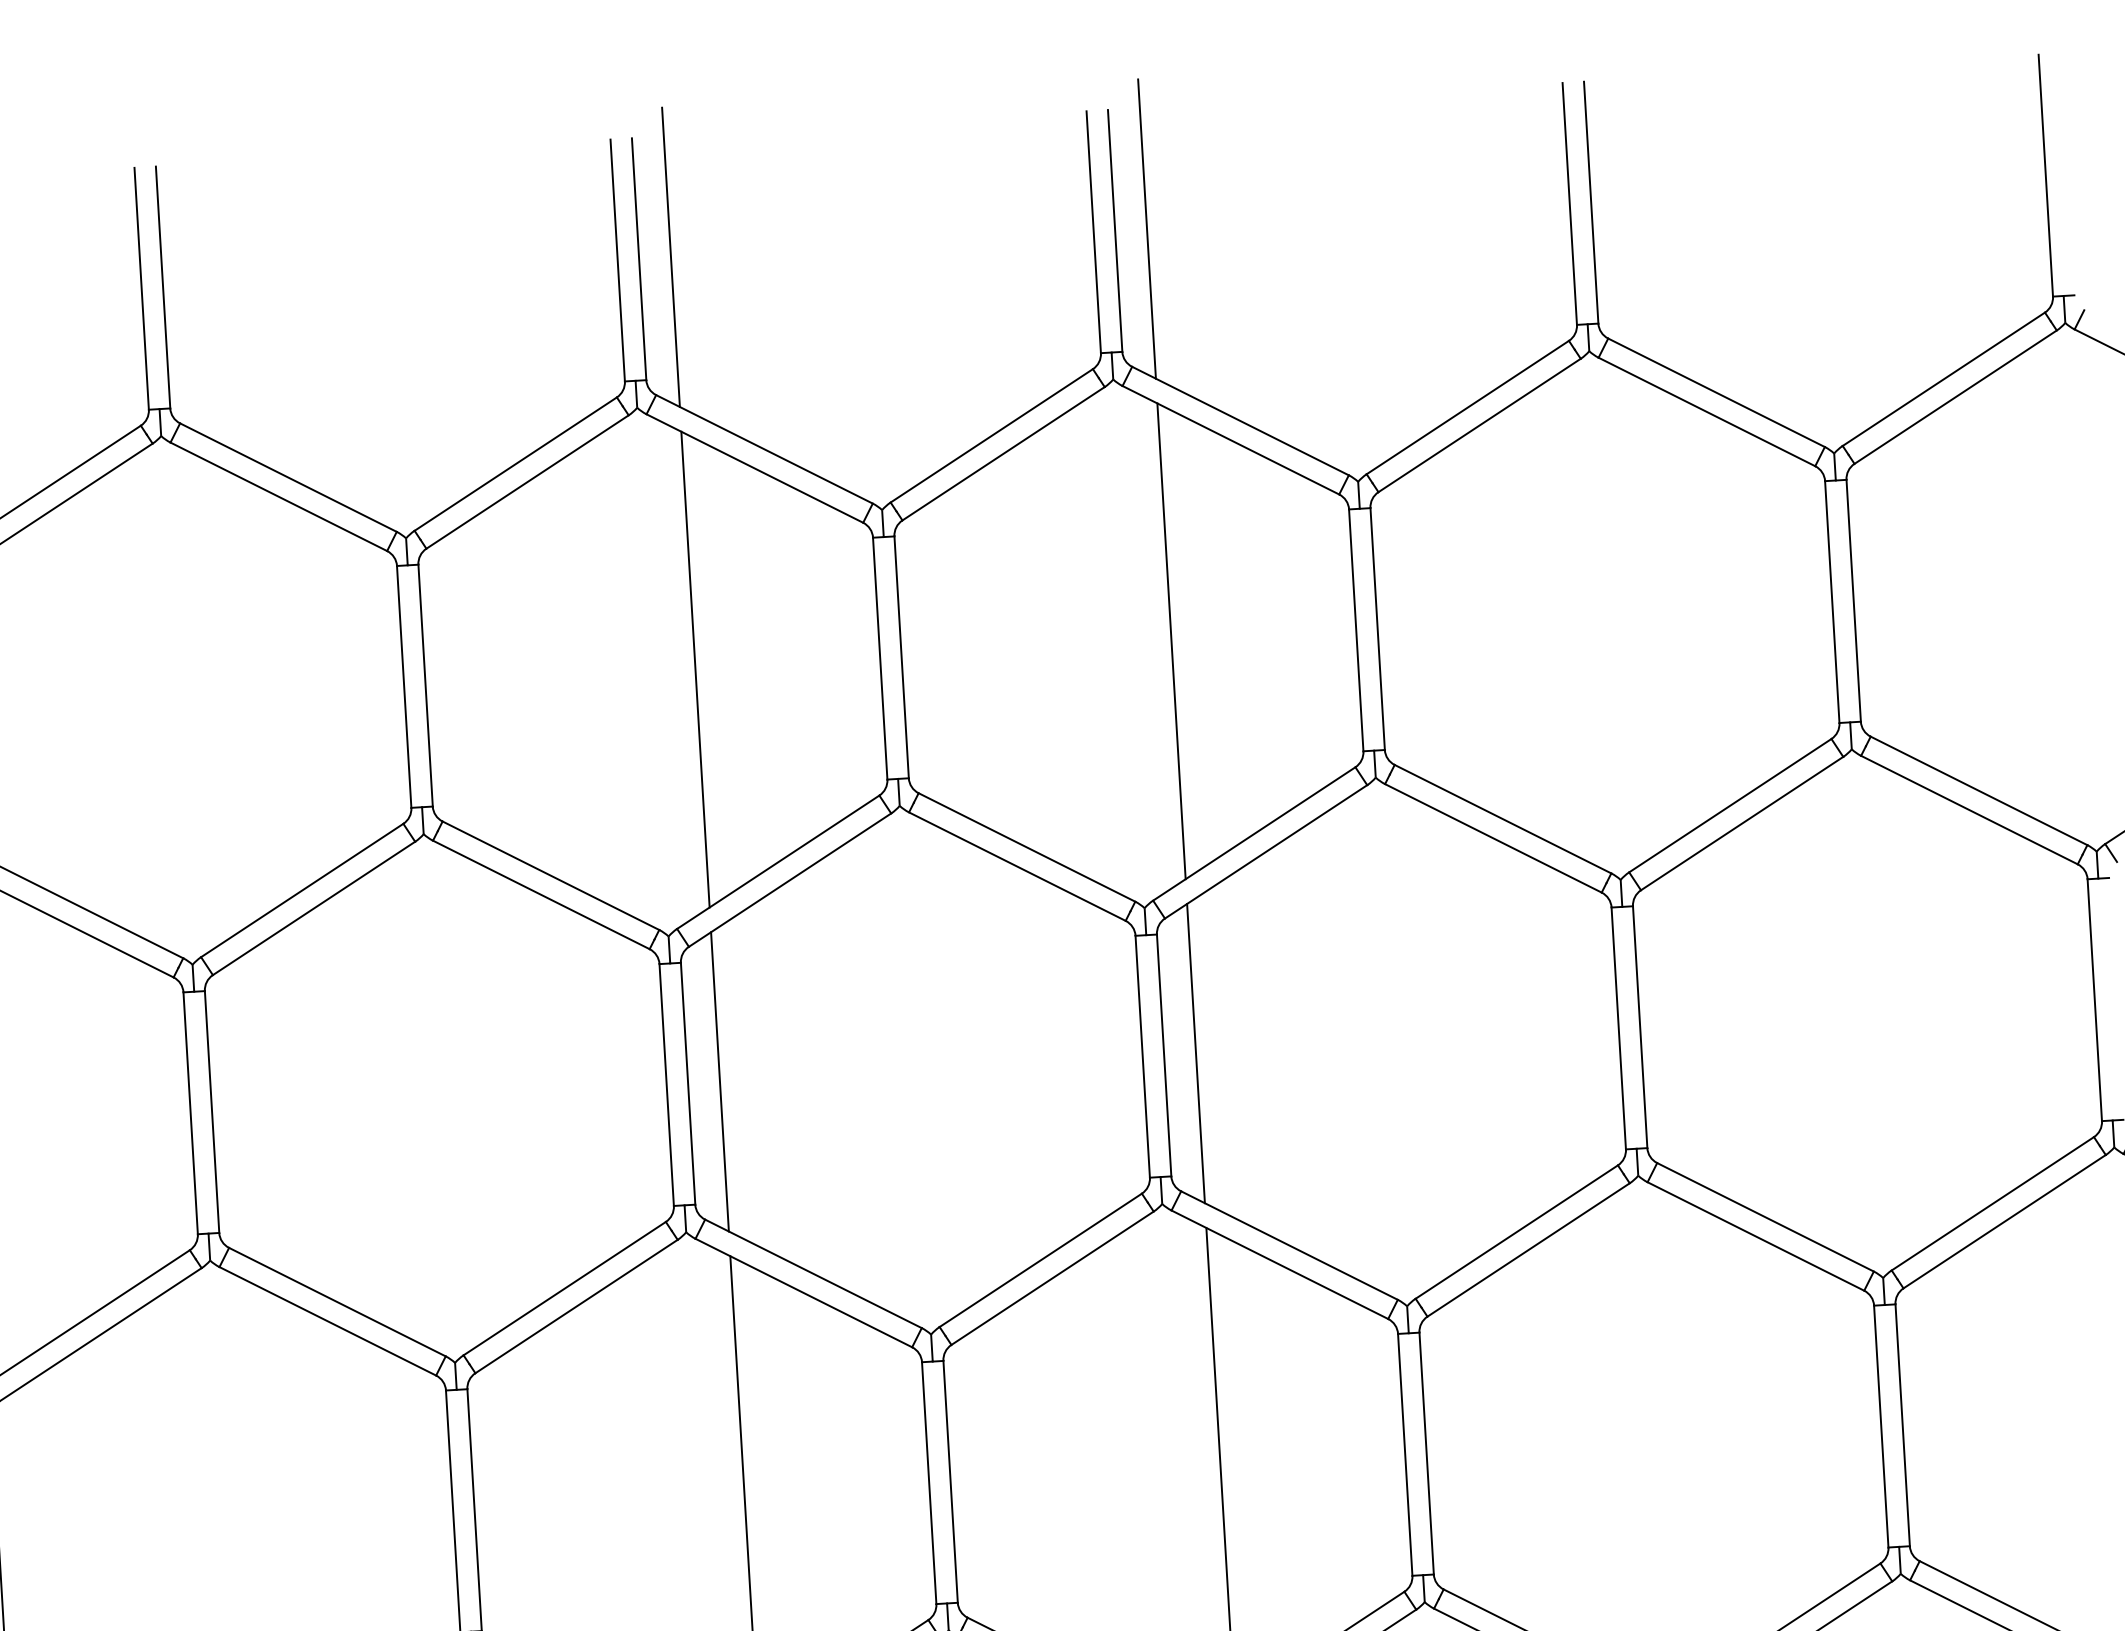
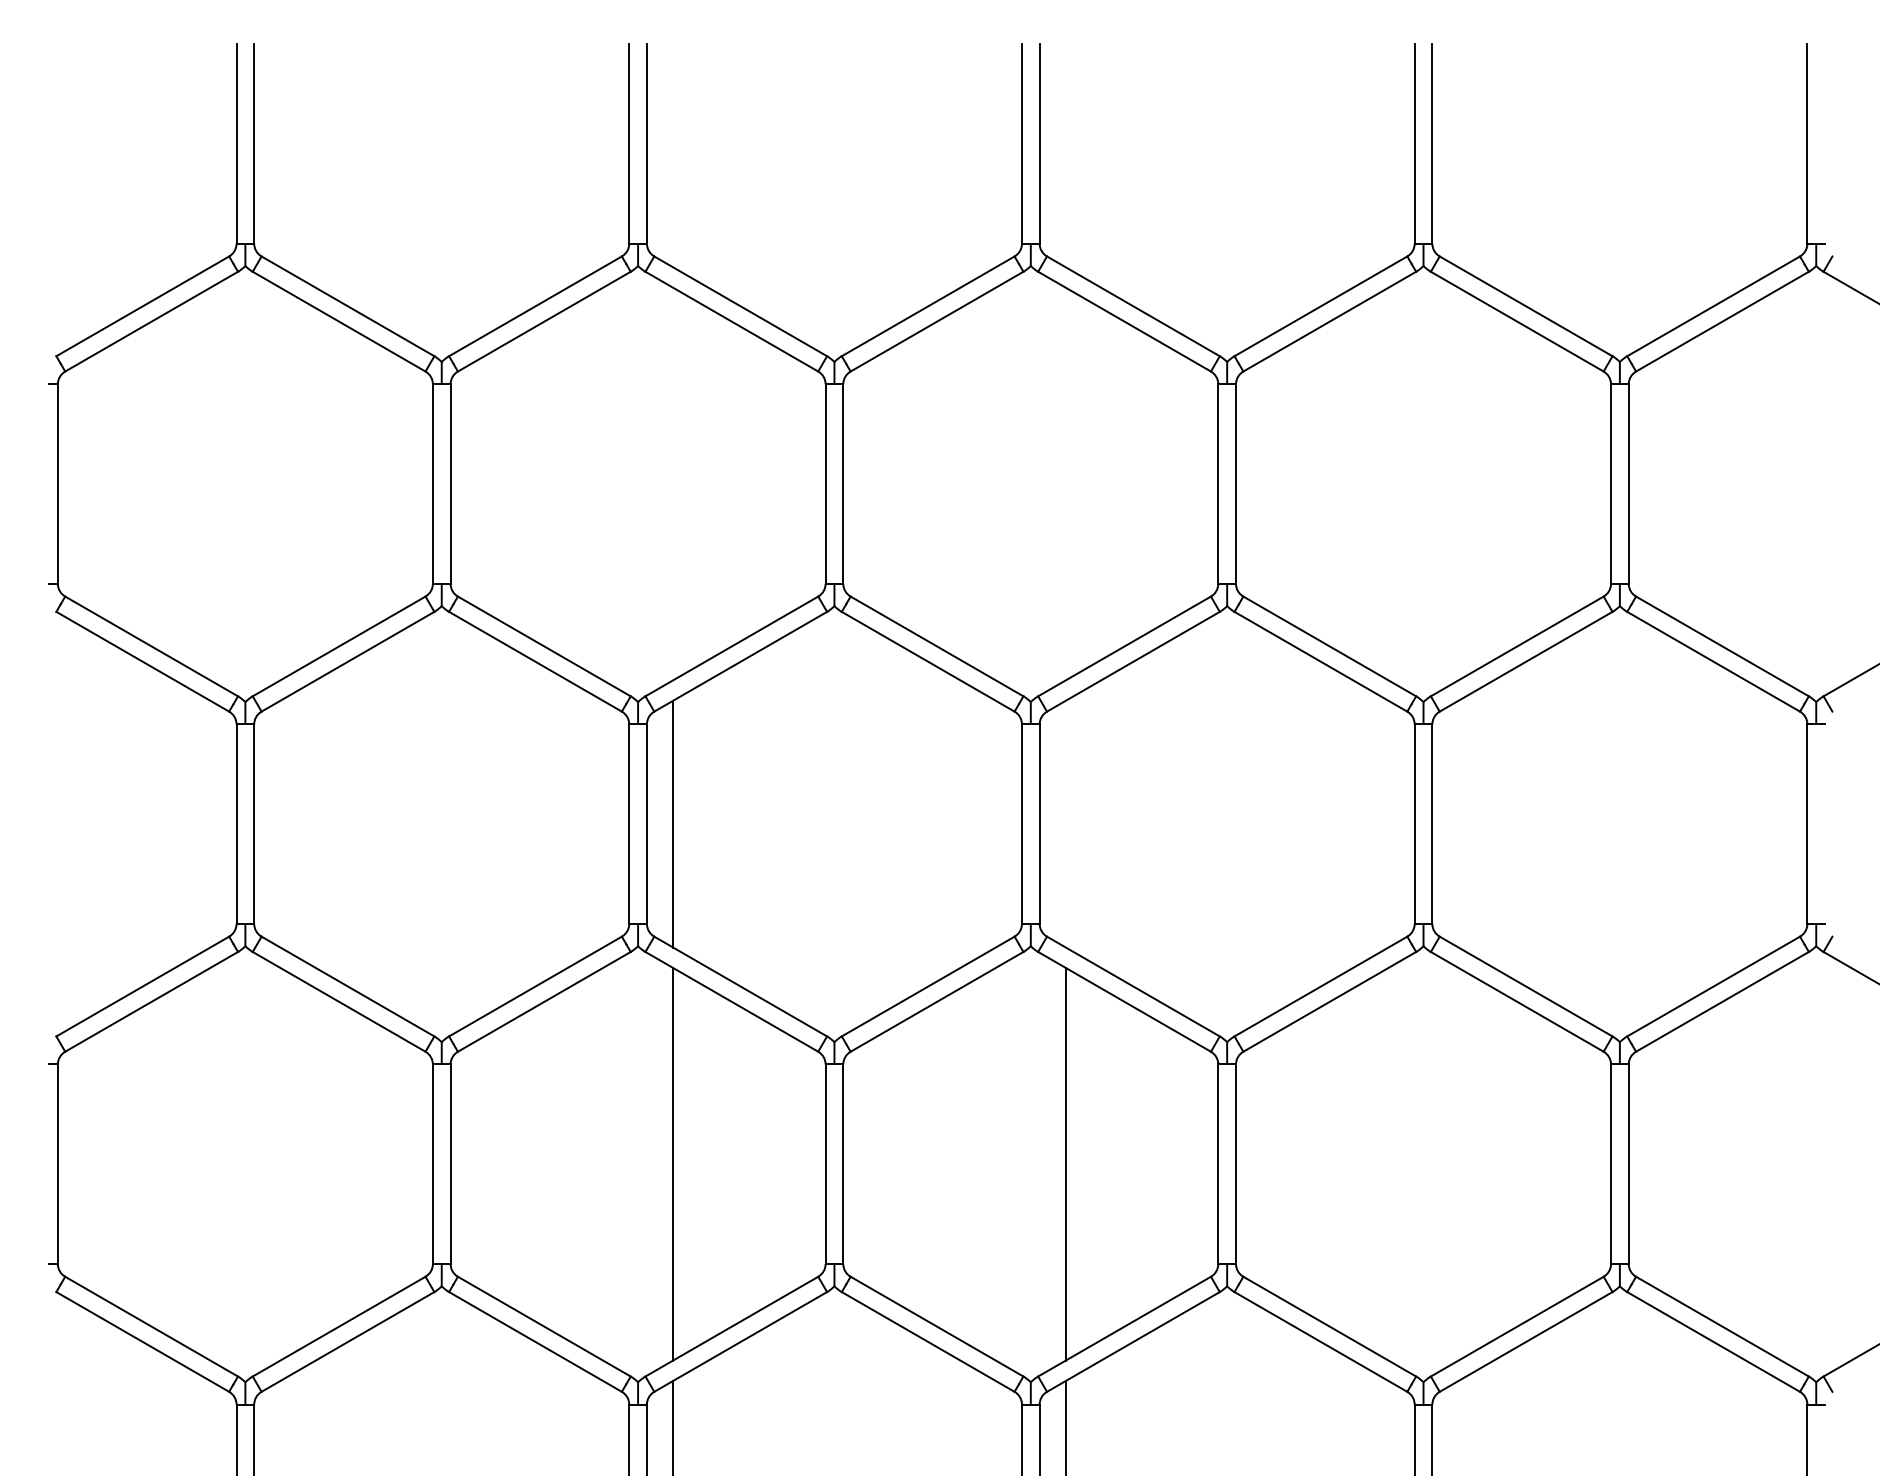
line: (1146, 228) -> (1065, 143), removed
line: (671, 256) -> (673, 143), removed
line: (1170, 640) -> (1065, 483), removed
line: (695, 668) -> (673, 483), removed
line: (1195, 1052) -> (1065, 823), removed

